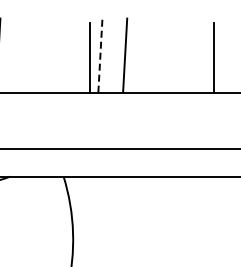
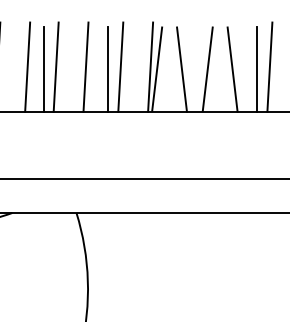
line: (23, 55) -> (28, 67), added
line: (46, 55) -> (55, 67), added
line: (71, 55) -> (85, 67), added
line: (100, 55) -> (120, 67), dashed -> solid
line: (224, 55) -> (270, 67), added
line: (36, 57) -> (43, 69), added
line: (130, 57) -> (157, 69), added
line: (151, 57) -> (182, 69), added
line: (172, 57) -> (207, 69), added
line: (193, 57) -> (232, 69), added

